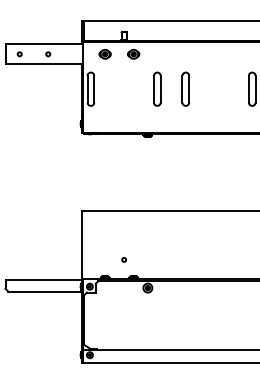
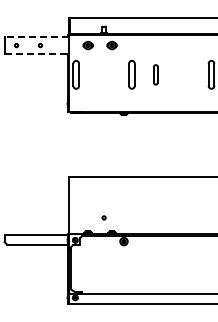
line: (43, 44) -> (36, 37), solid -> dashed
line: (44, 63) -> (37, 53), solid -> dashed
part: (185, 88) -> (155, 74), size x0.7

